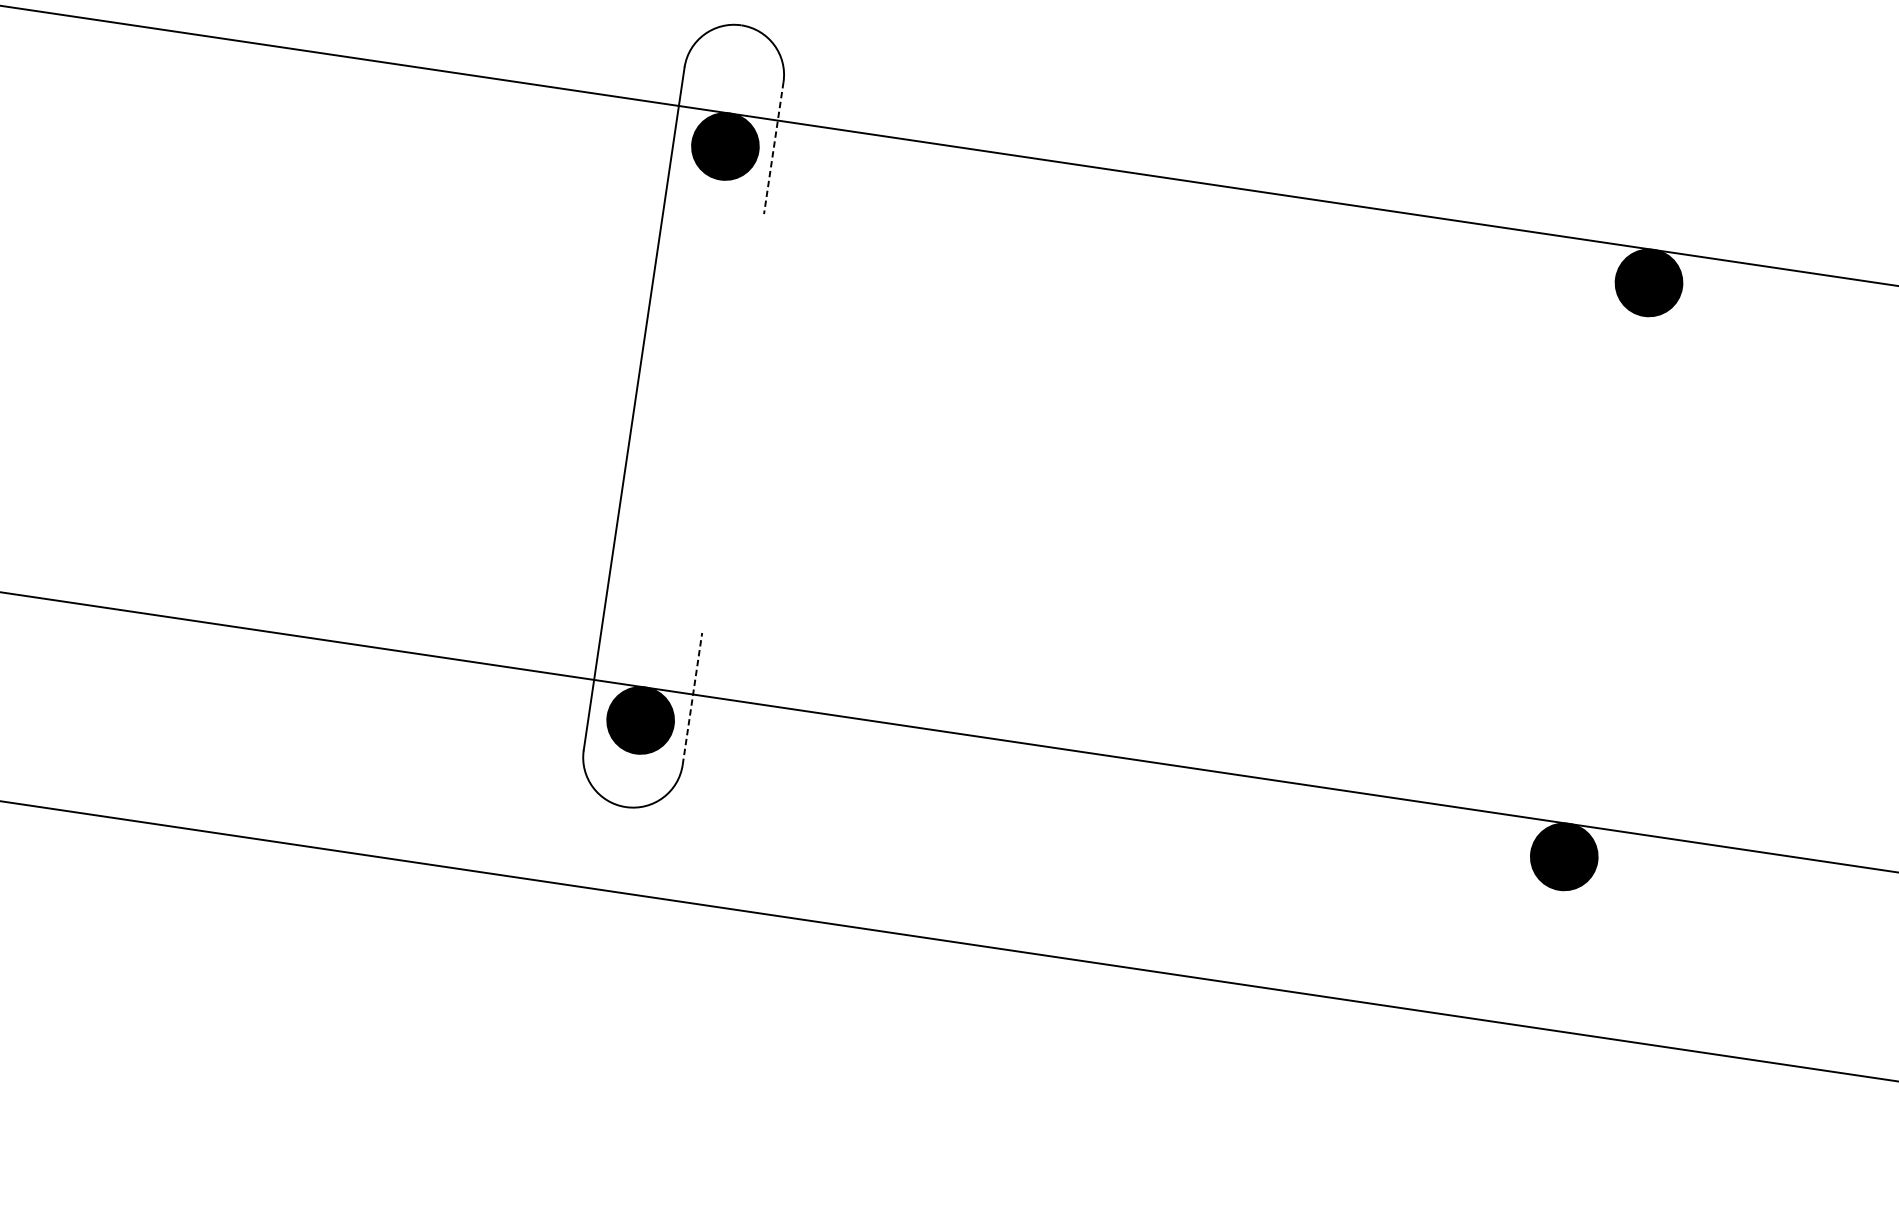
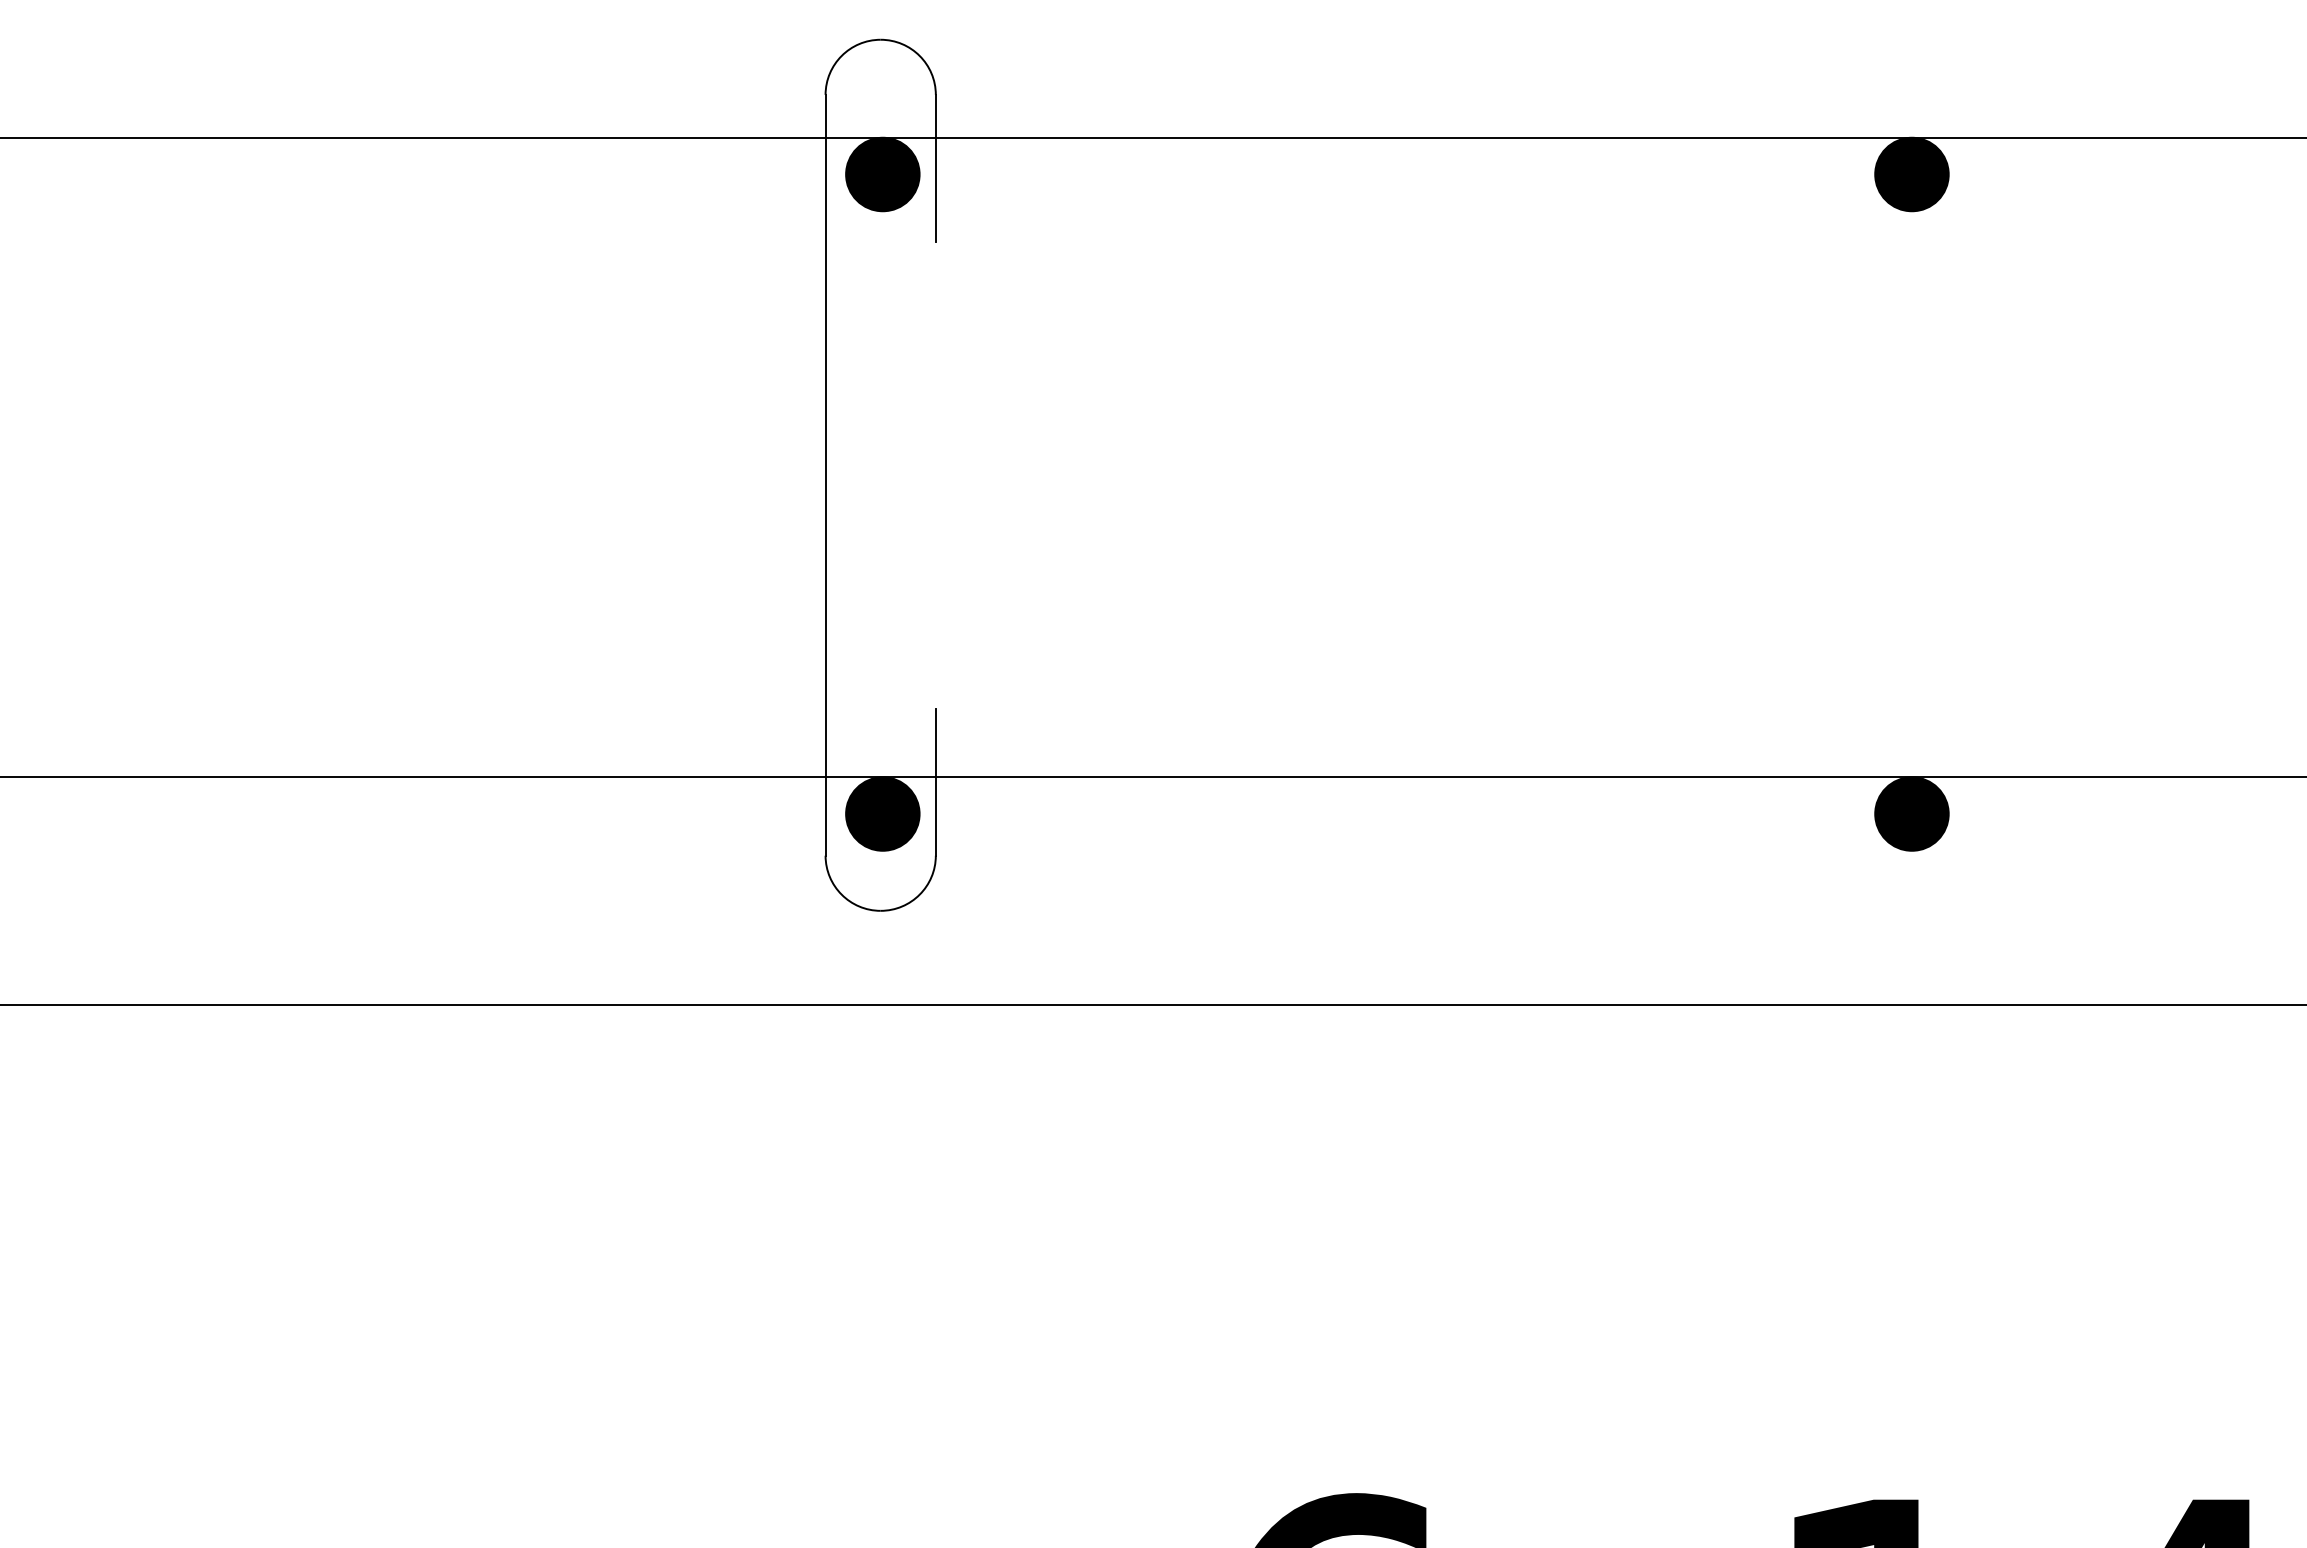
line: (773, 148) -> (935, 168), dashed -> solid
line: (692, 699) -> (935, 782), dashed -> solid

